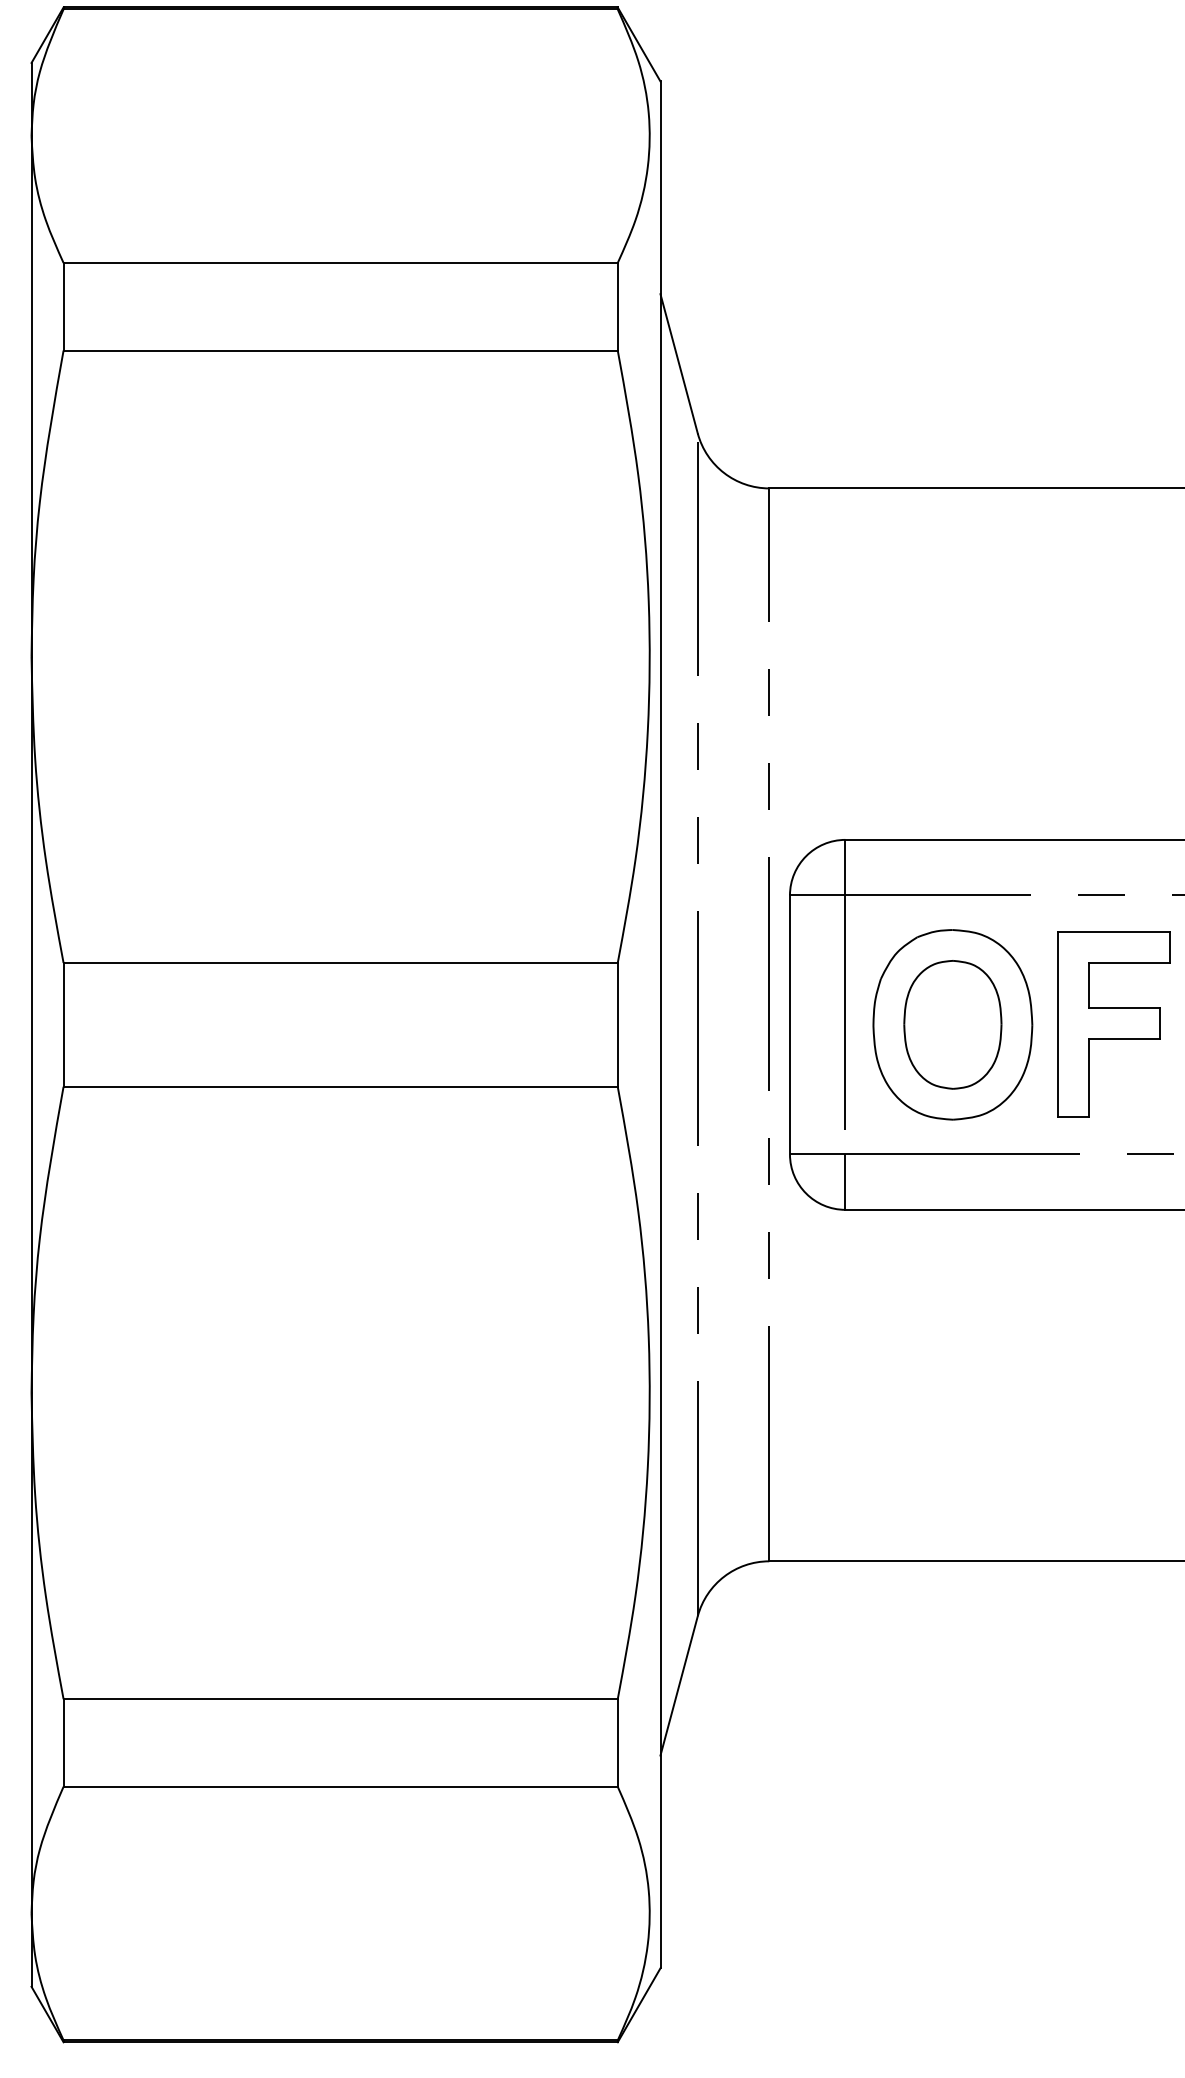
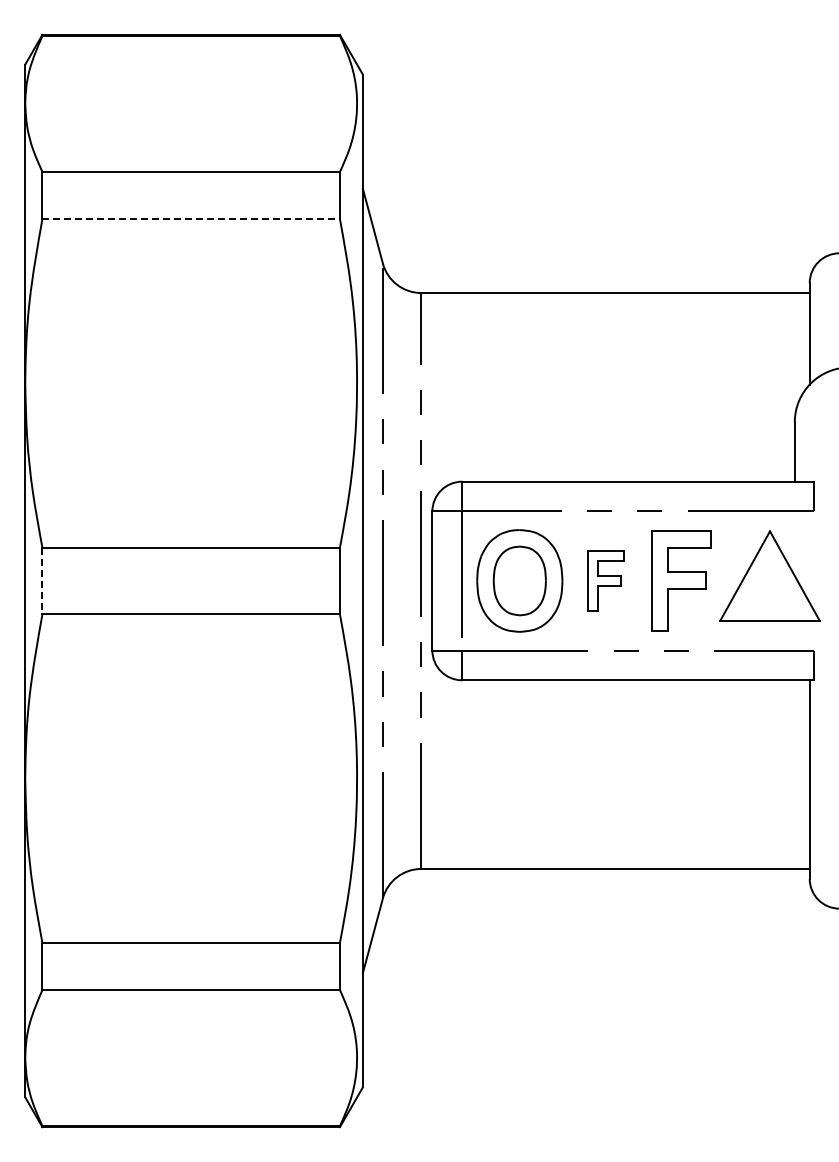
line: (341, 351) -> (191, 219), solid -> dashed
part: (1112, 1023) -> (605, 580), size x0.6
line: (63, 1025) -> (42, 581), solid -> dashed

